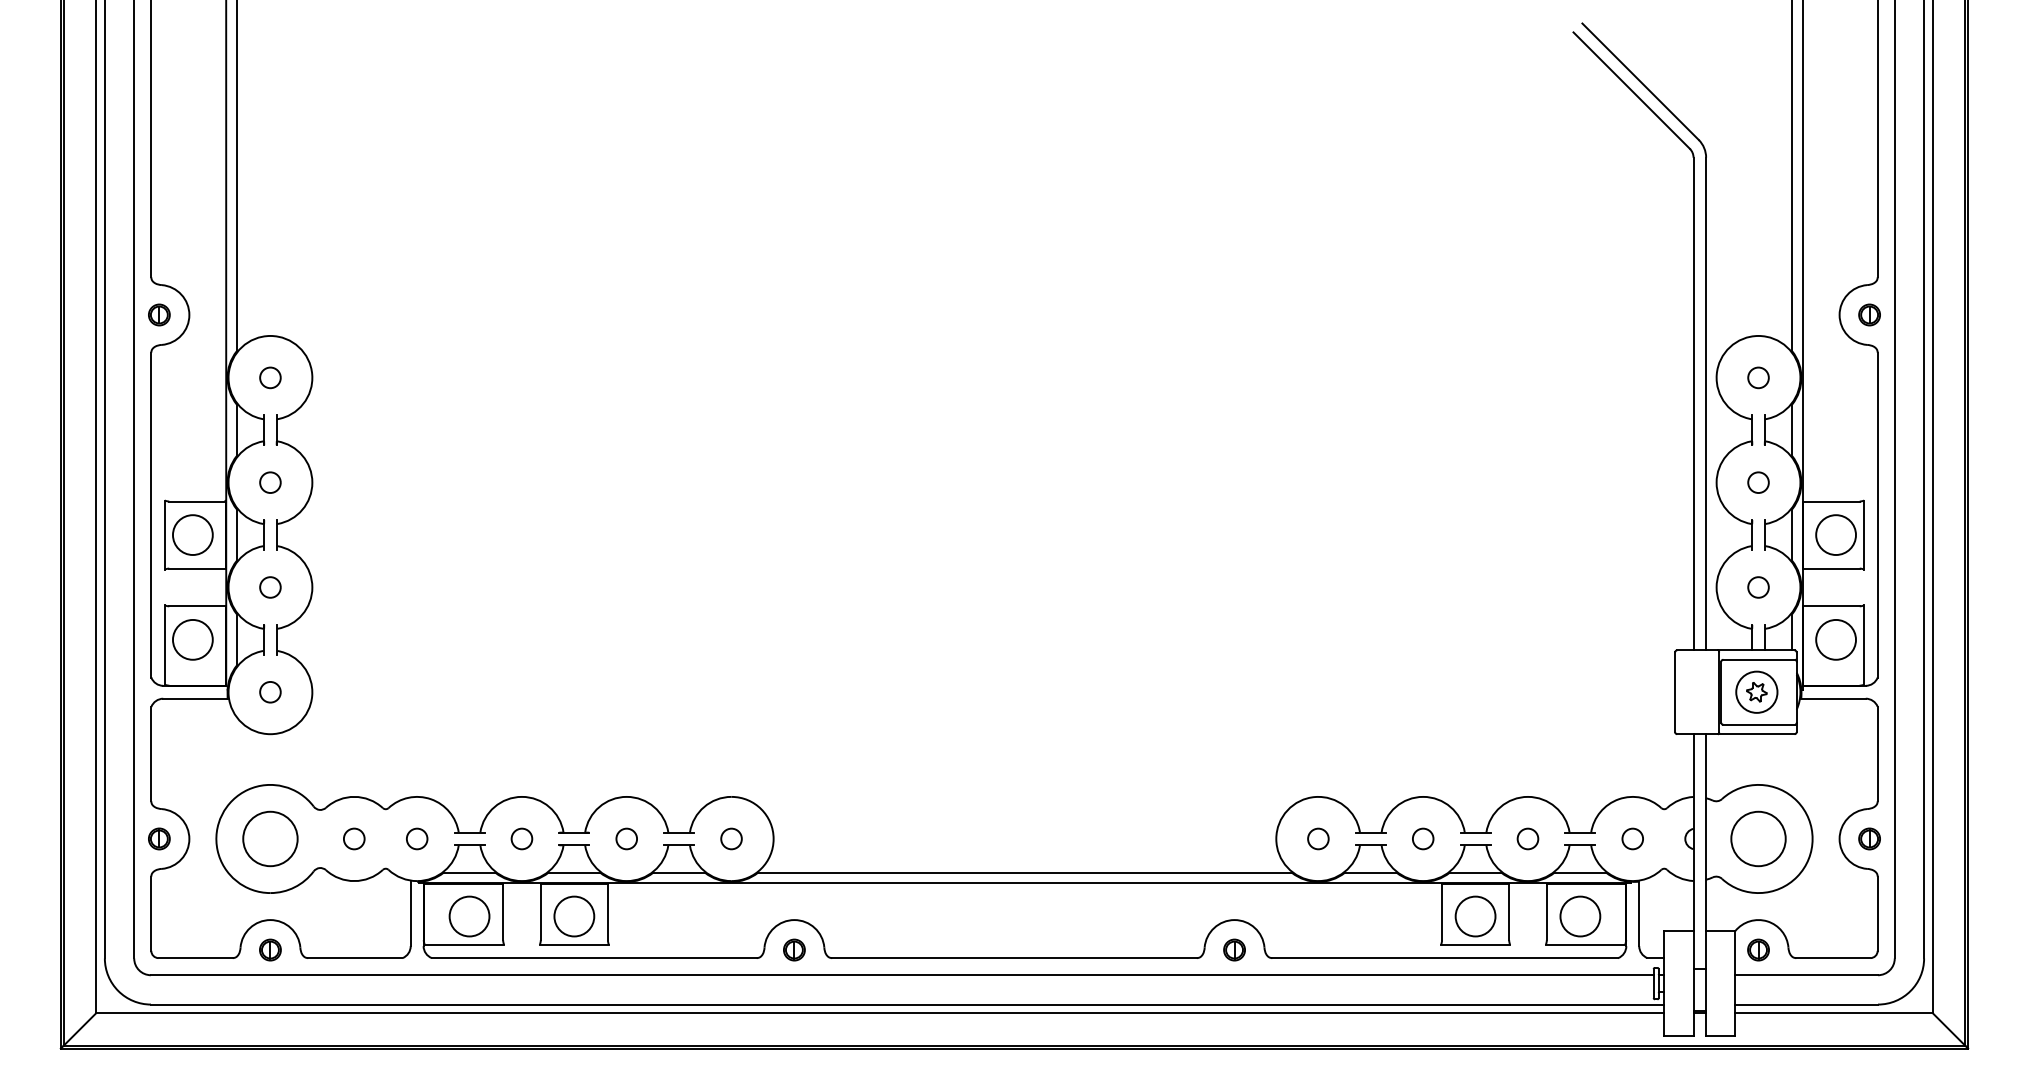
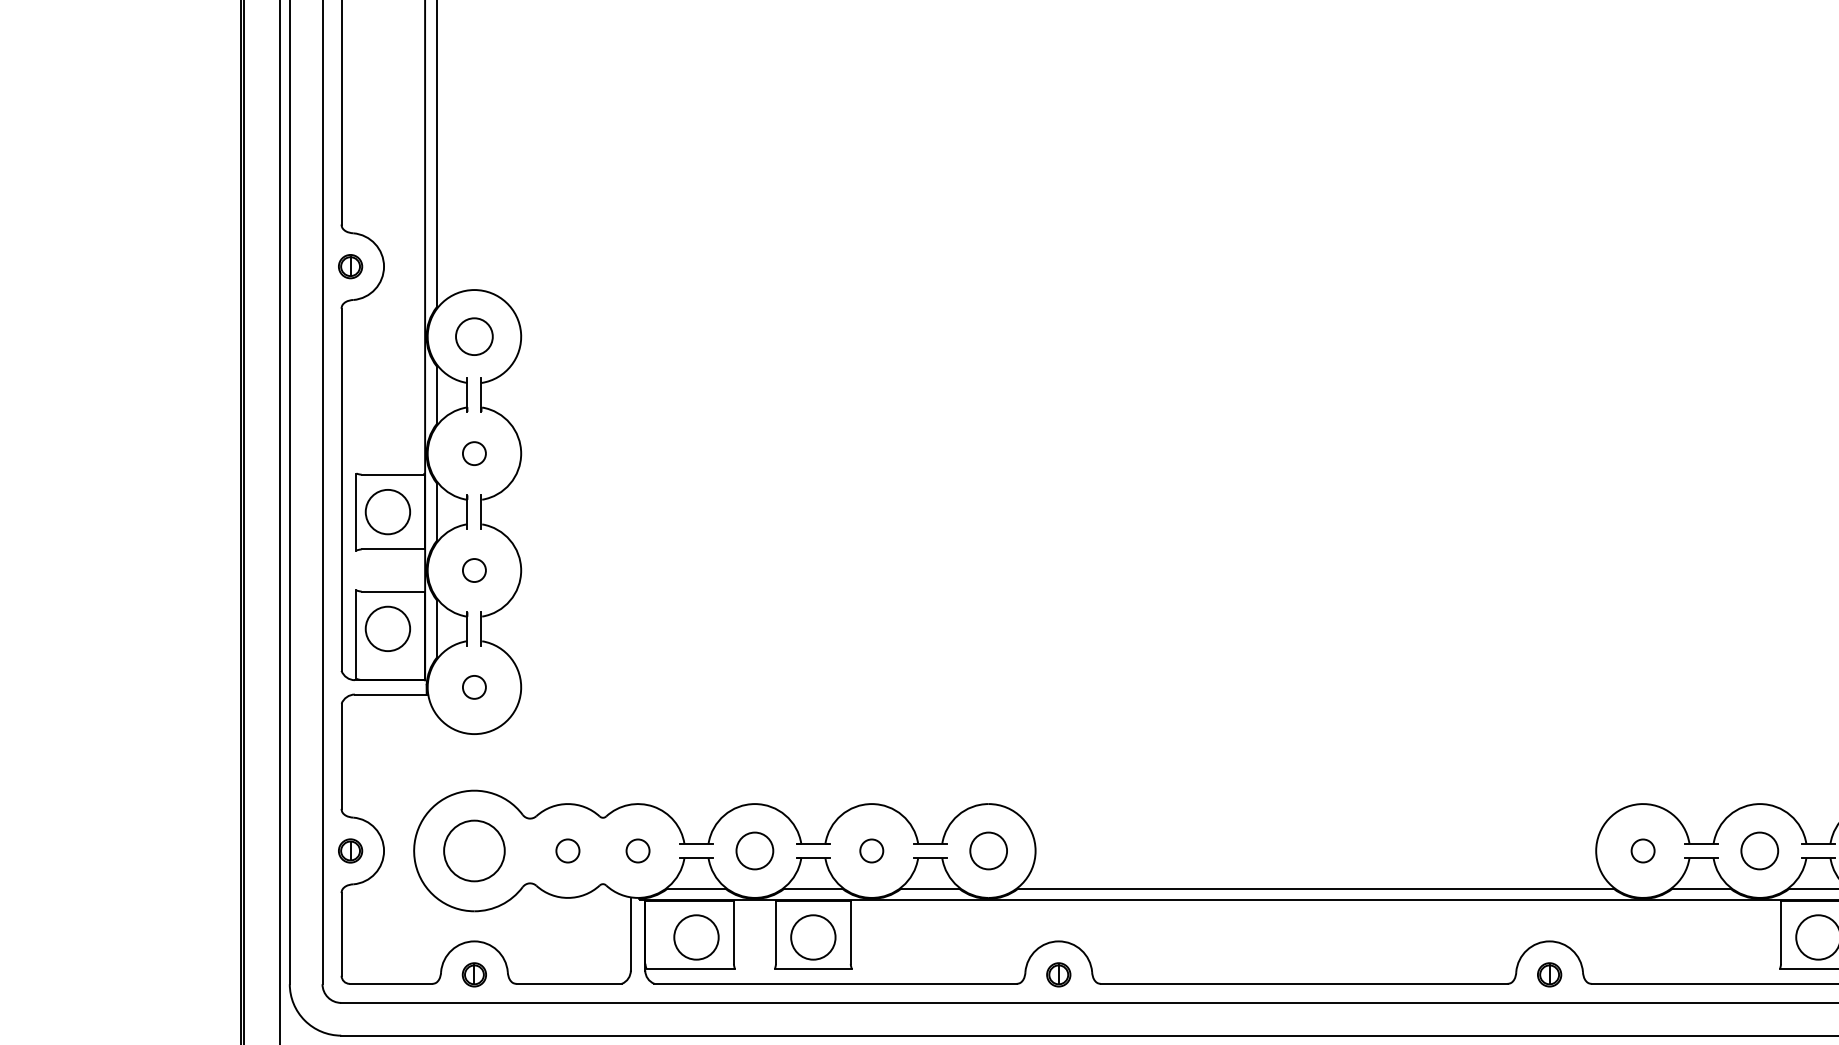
circle: (270, 377) -> (474, 336), size x1.6
circle: (521, 838) -> (754, 850), size x1.6
circle: (731, 838) -> (988, 850), size x1.6
circle: (1423, 838) -> (1760, 850), size x1.6

